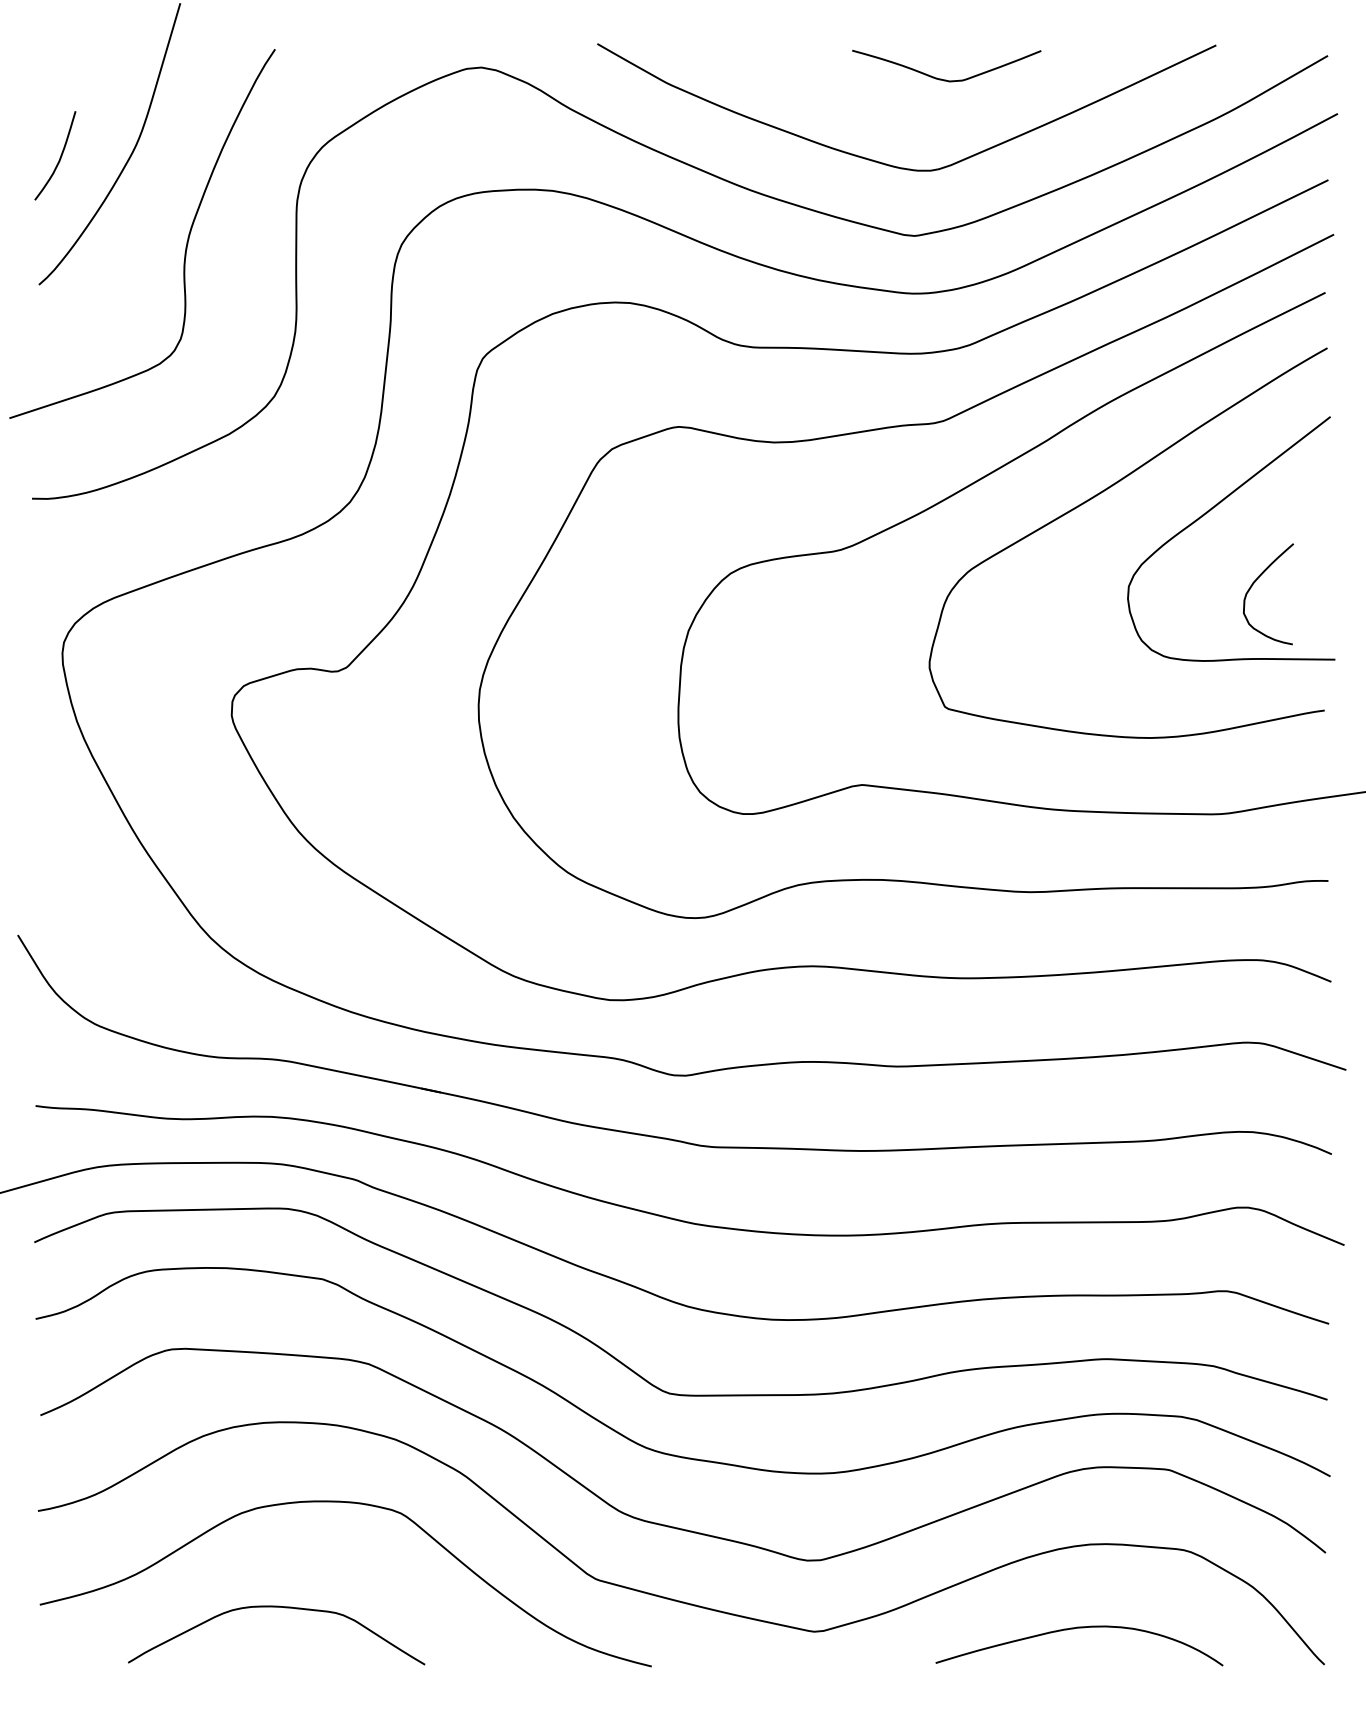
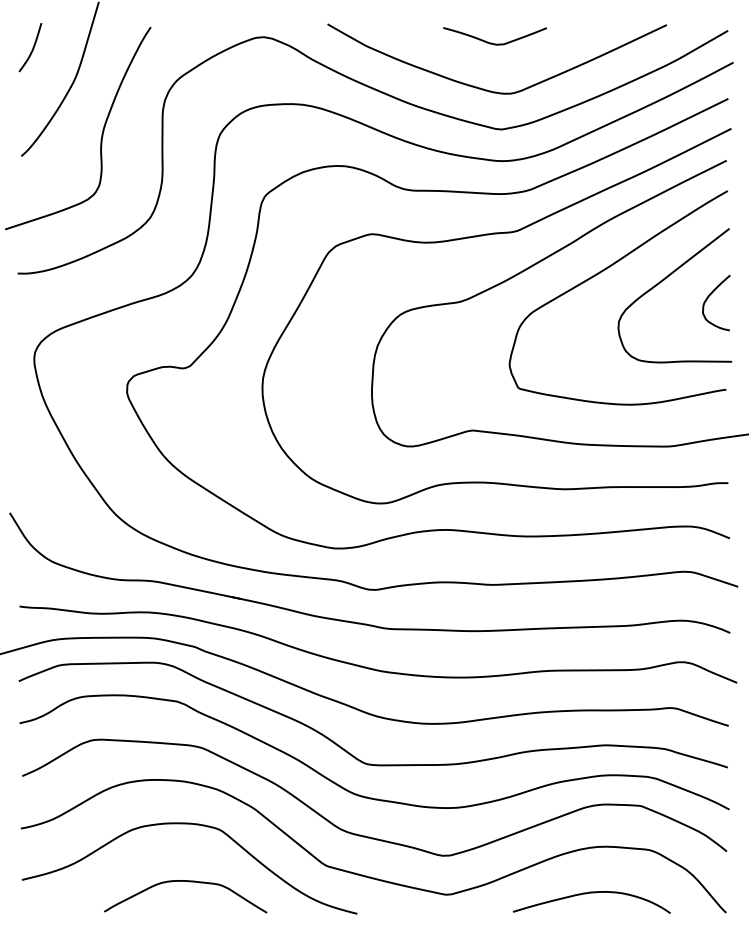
curve: (947, 79) -> (495, 43), moved
curve: (59, 155) -> (32, 47), moved
curve: (1253, 586) -> (708, 298), moved
curve: (281, 1609) -> (188, 882), moved

